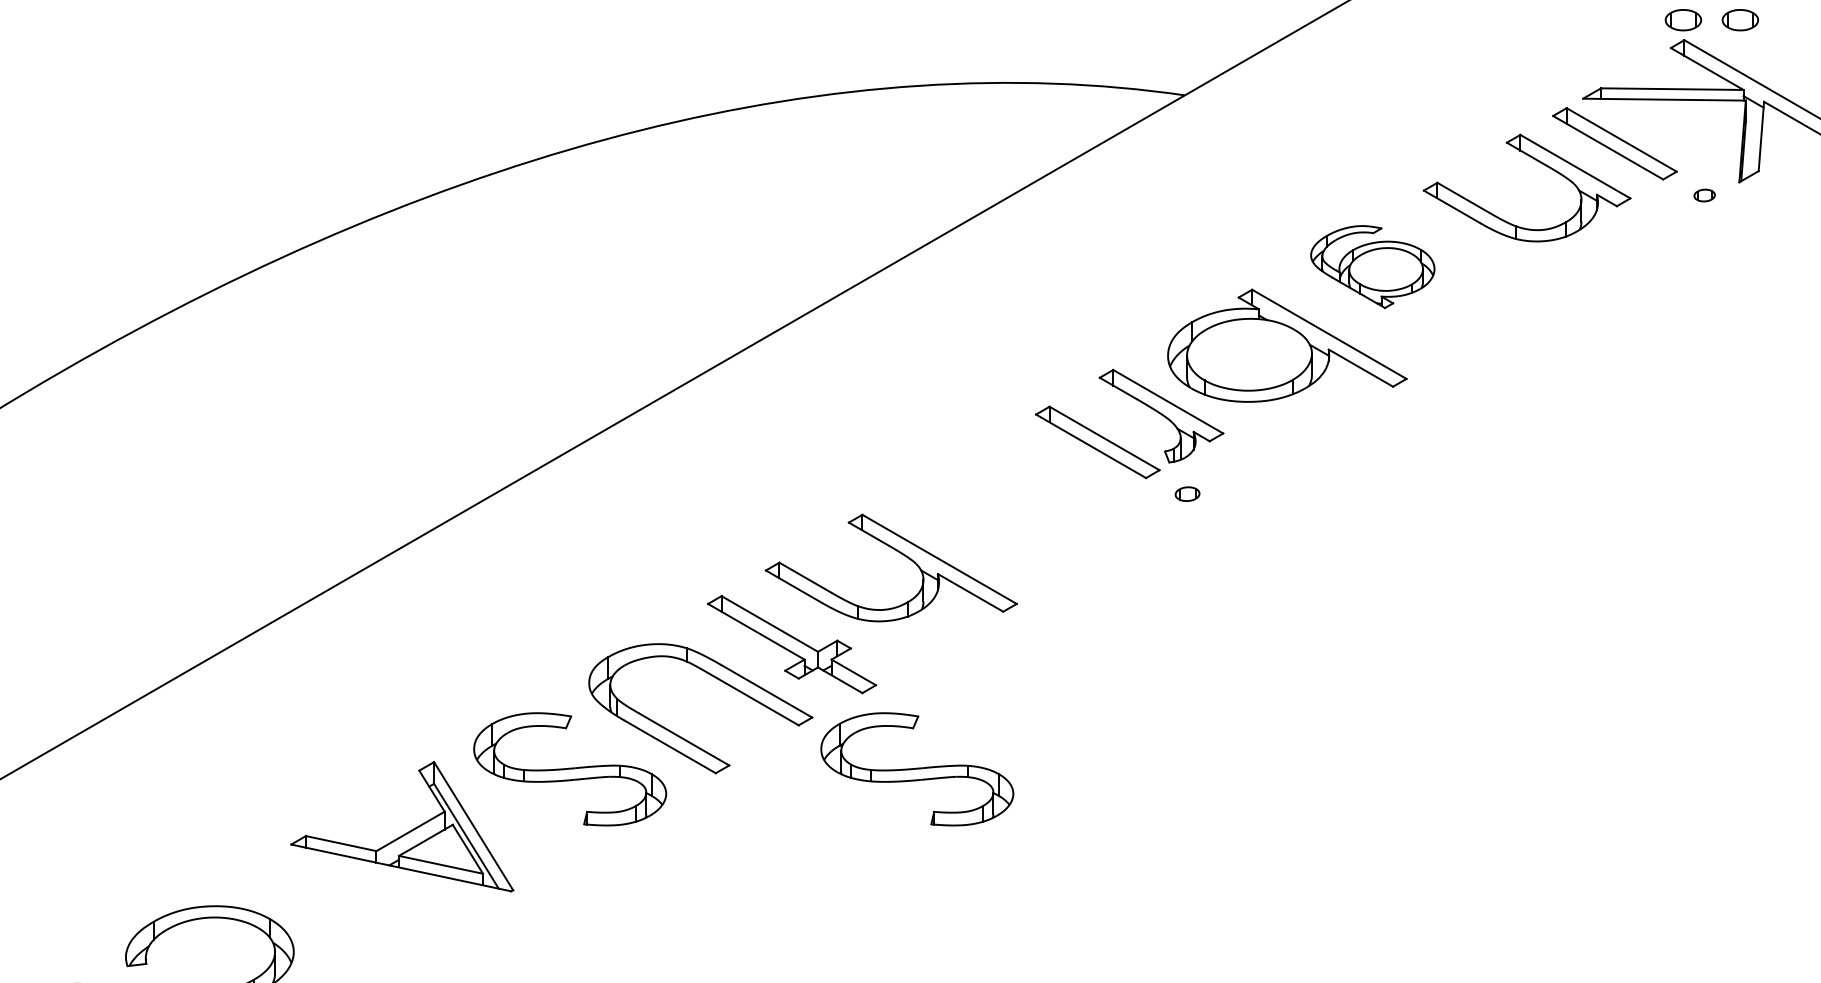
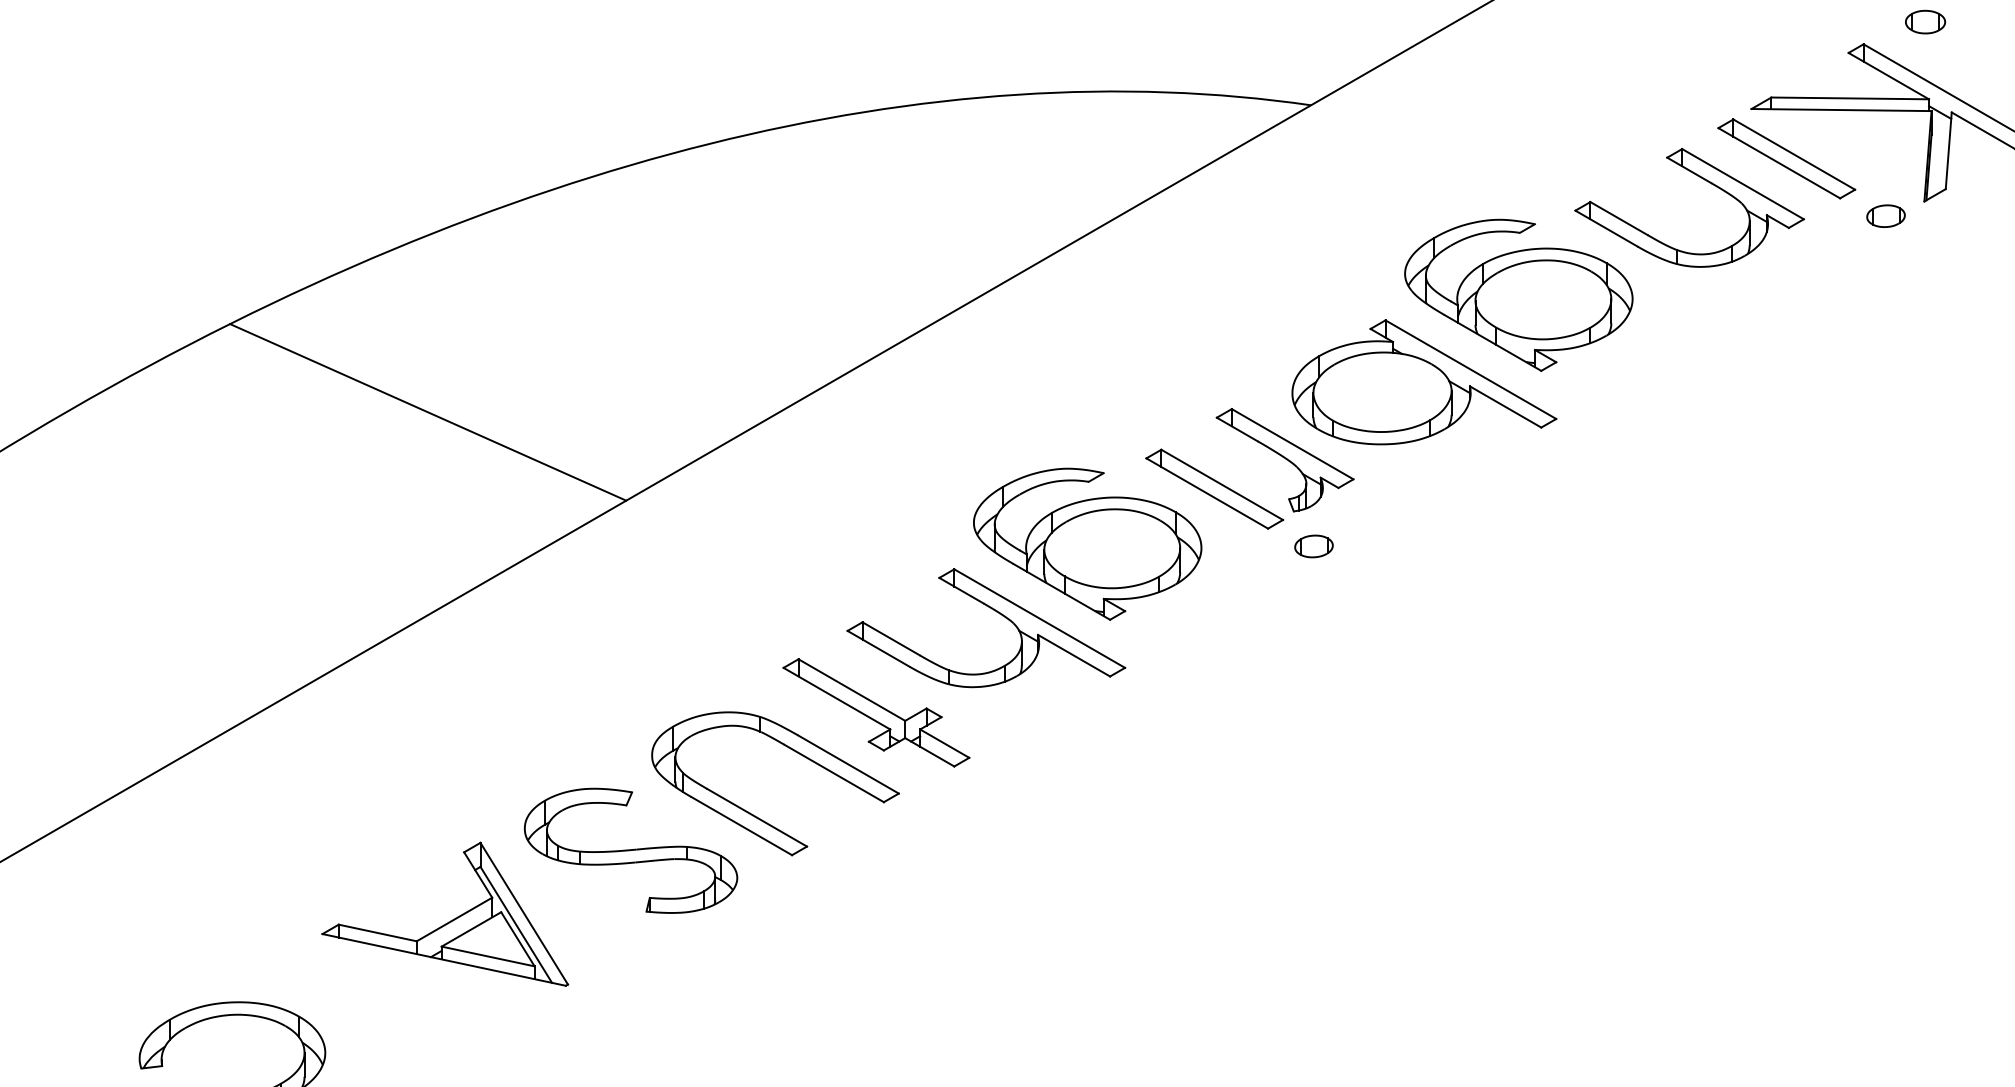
part: (1683, 19) -> (1862, 21), removed
part: (1704, 194) -> (1885, 215), size x1.67
part: (1372, 266) -> (1518, 294), size x1.67
line: (387, 373) -> (428, 412), added
part: (982, 491) -> (1087, 543), added
part: (1187, 494) -> (1313, 546), size x1.43
part: (916, 769) -> (1014, 850), removed

